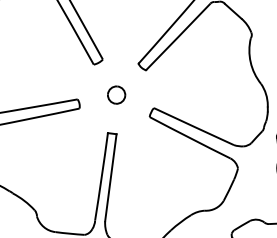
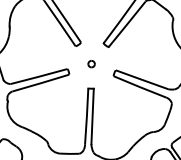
part: (116, 93) -> (91, 63), size x0.6

